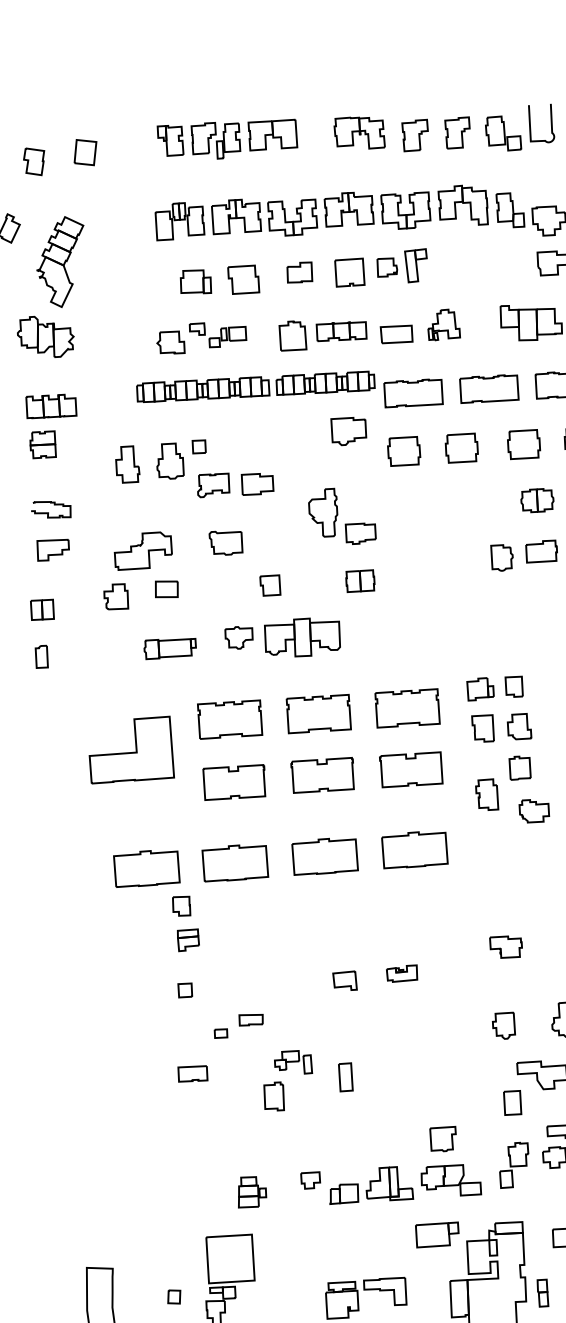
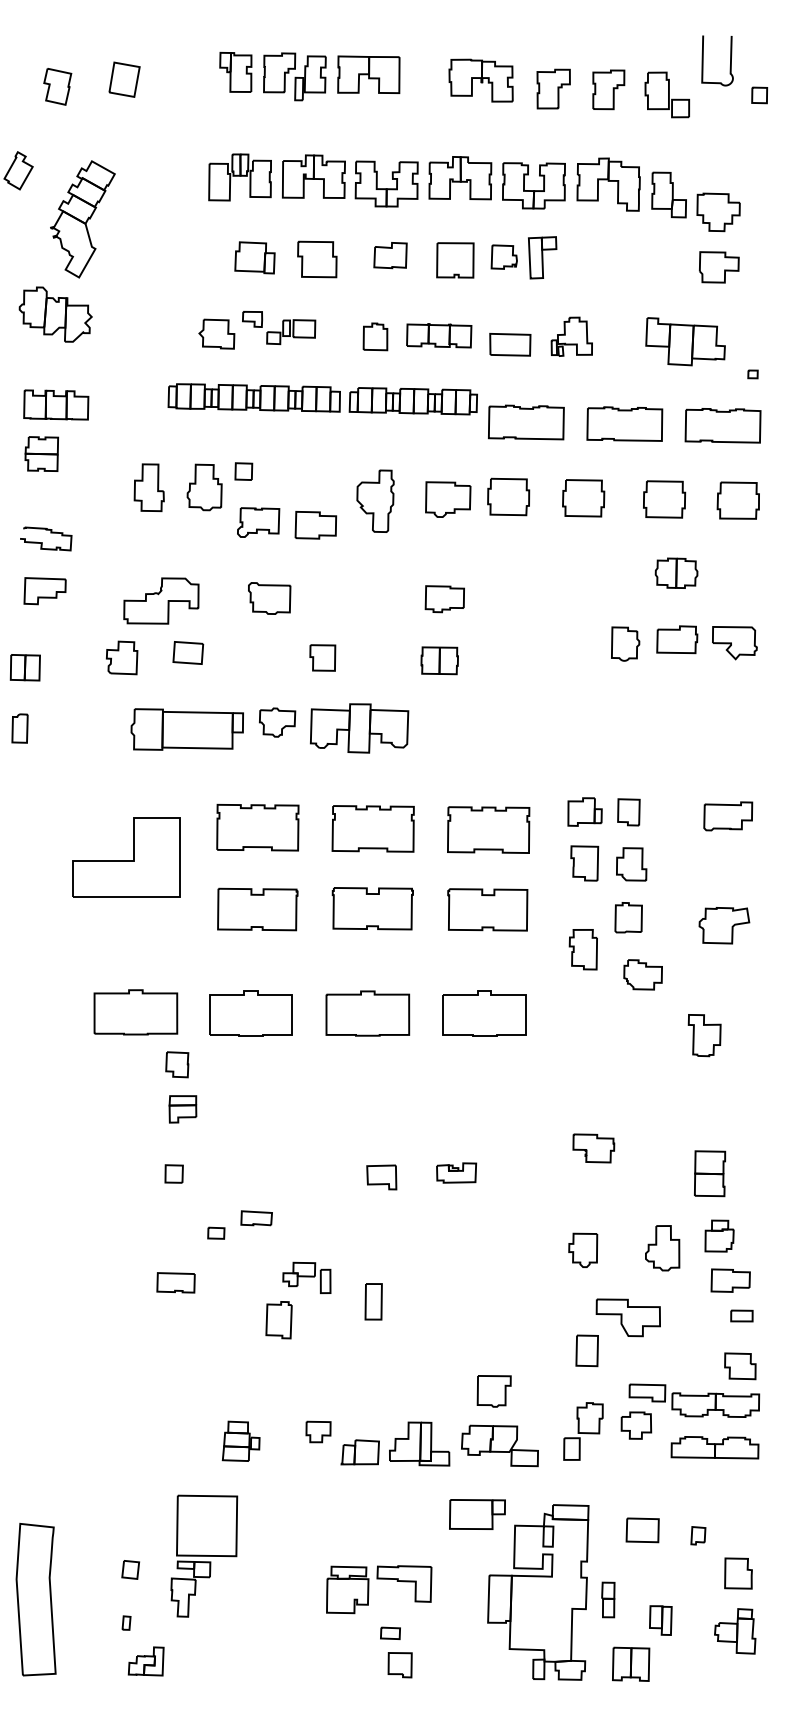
curve: (551, 122) -> (730, 60), moved
part: (292, 335) -> (375, 336), size x0.71
part: (349, 431) -> (448, 499), moved
part: (323, 512) -> (375, 500), moved
part: (169, 648) -> (186, 729), size x1.67

